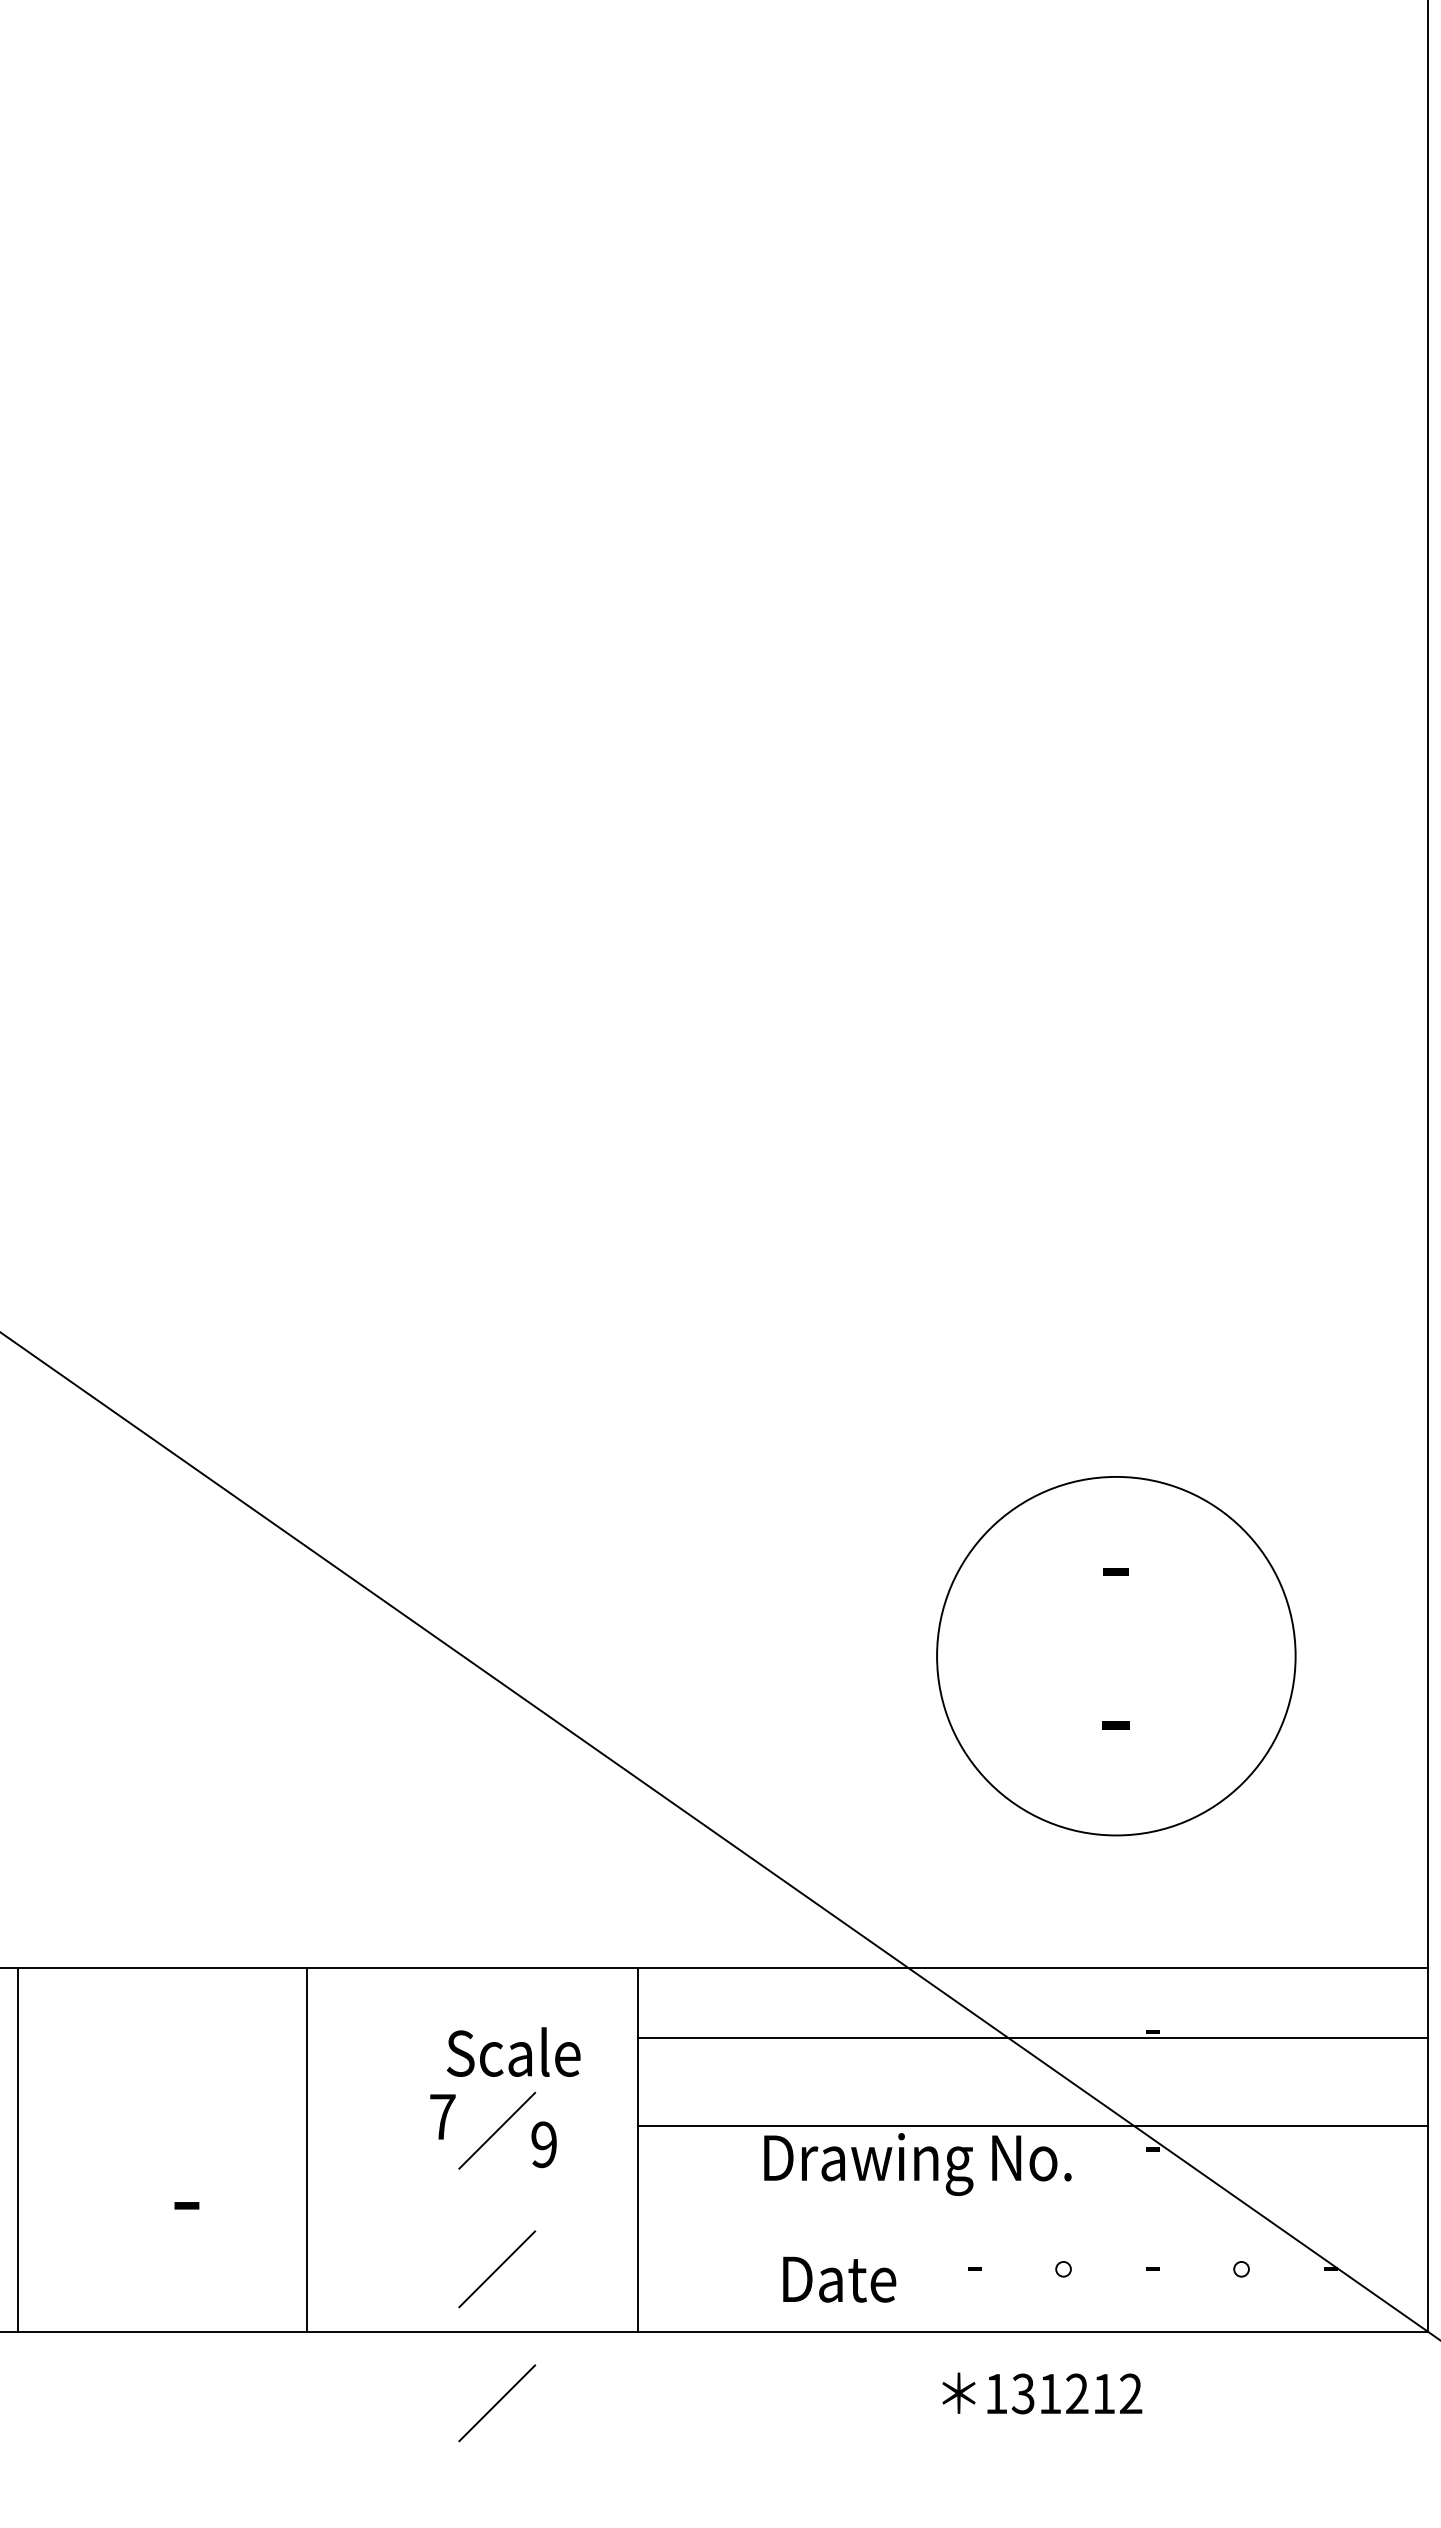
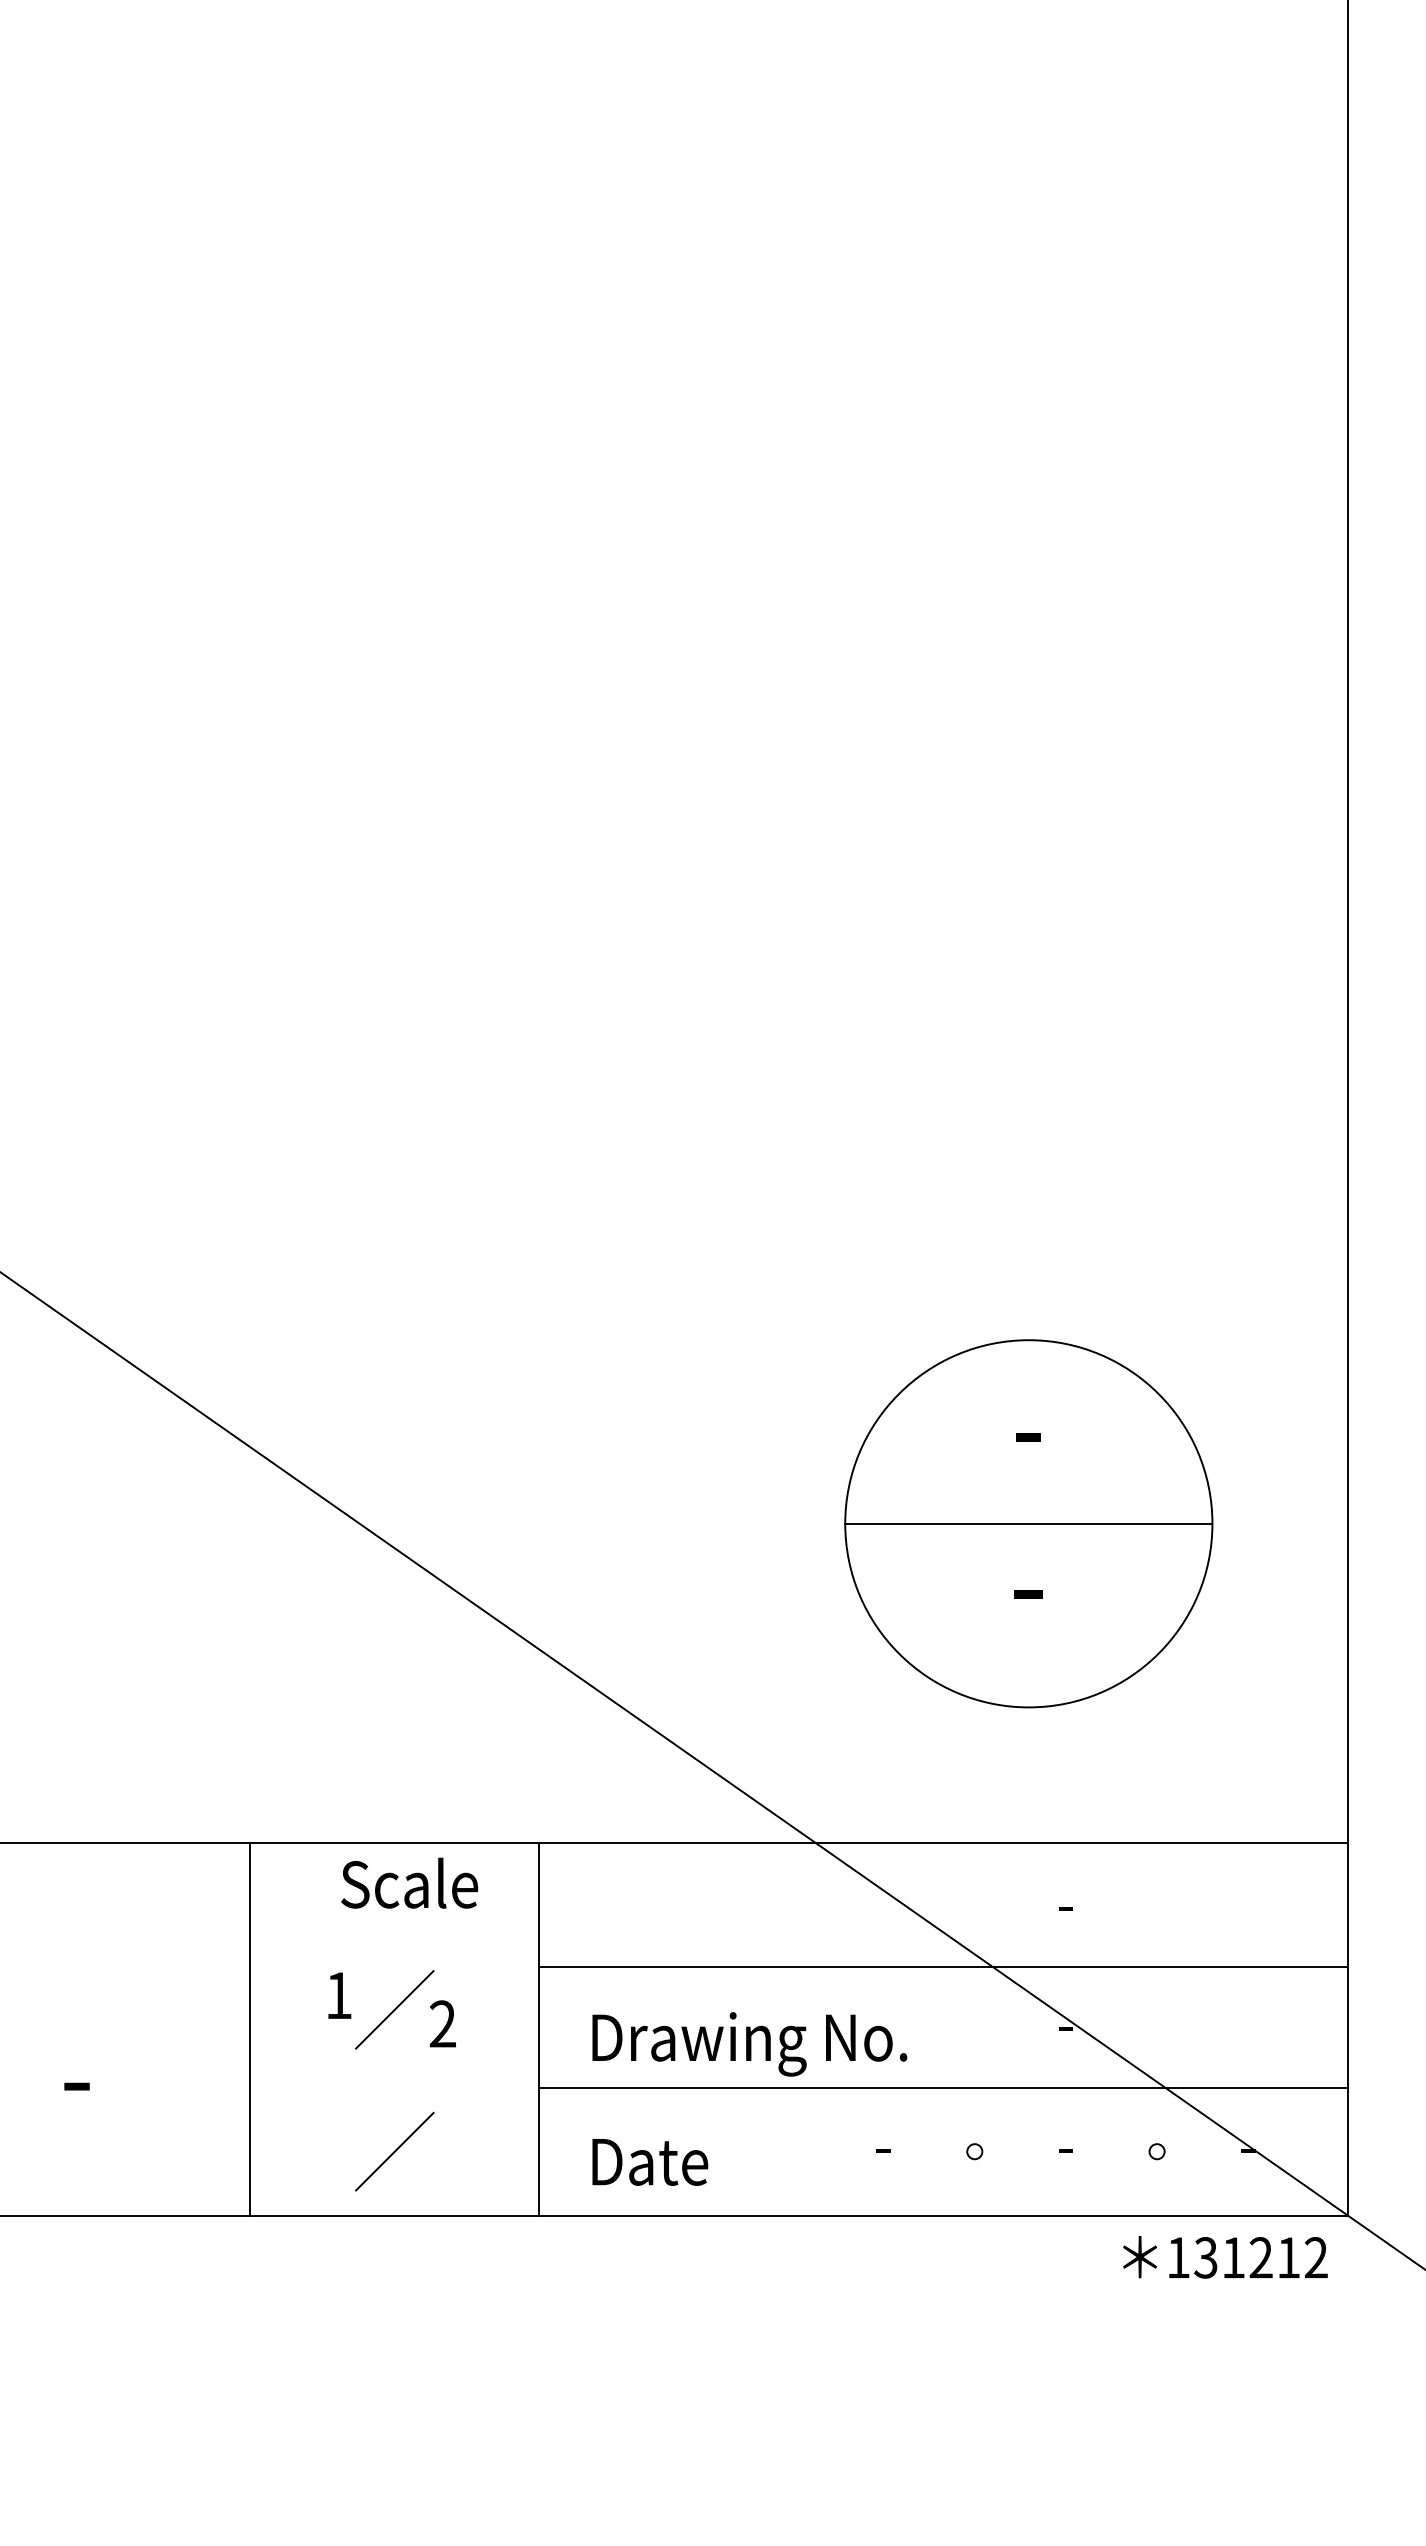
line: (1116, 1656) -> (1029, 1524), added
line: (1033, 2038) -> (944, 1967), moved
text: (513, 2051) -> (409, 1882), moved
text: (442, 2116) -> (338, 1995), 7 -> 1
line: (1033, 2125) -> (944, 2087), moved
text: (543, 2144) -> (442, 2023), 9 -> 2
line: (307, 2149) -> (250, 2029), moved
text: (917, 2164) -> (749, 2044), moved
text: (839, 2279) -> (650, 2162), moved
text: (1042, 2393) -> (1225, 2257), moved
line: (497, 2403) -> (395, 2289), removed

